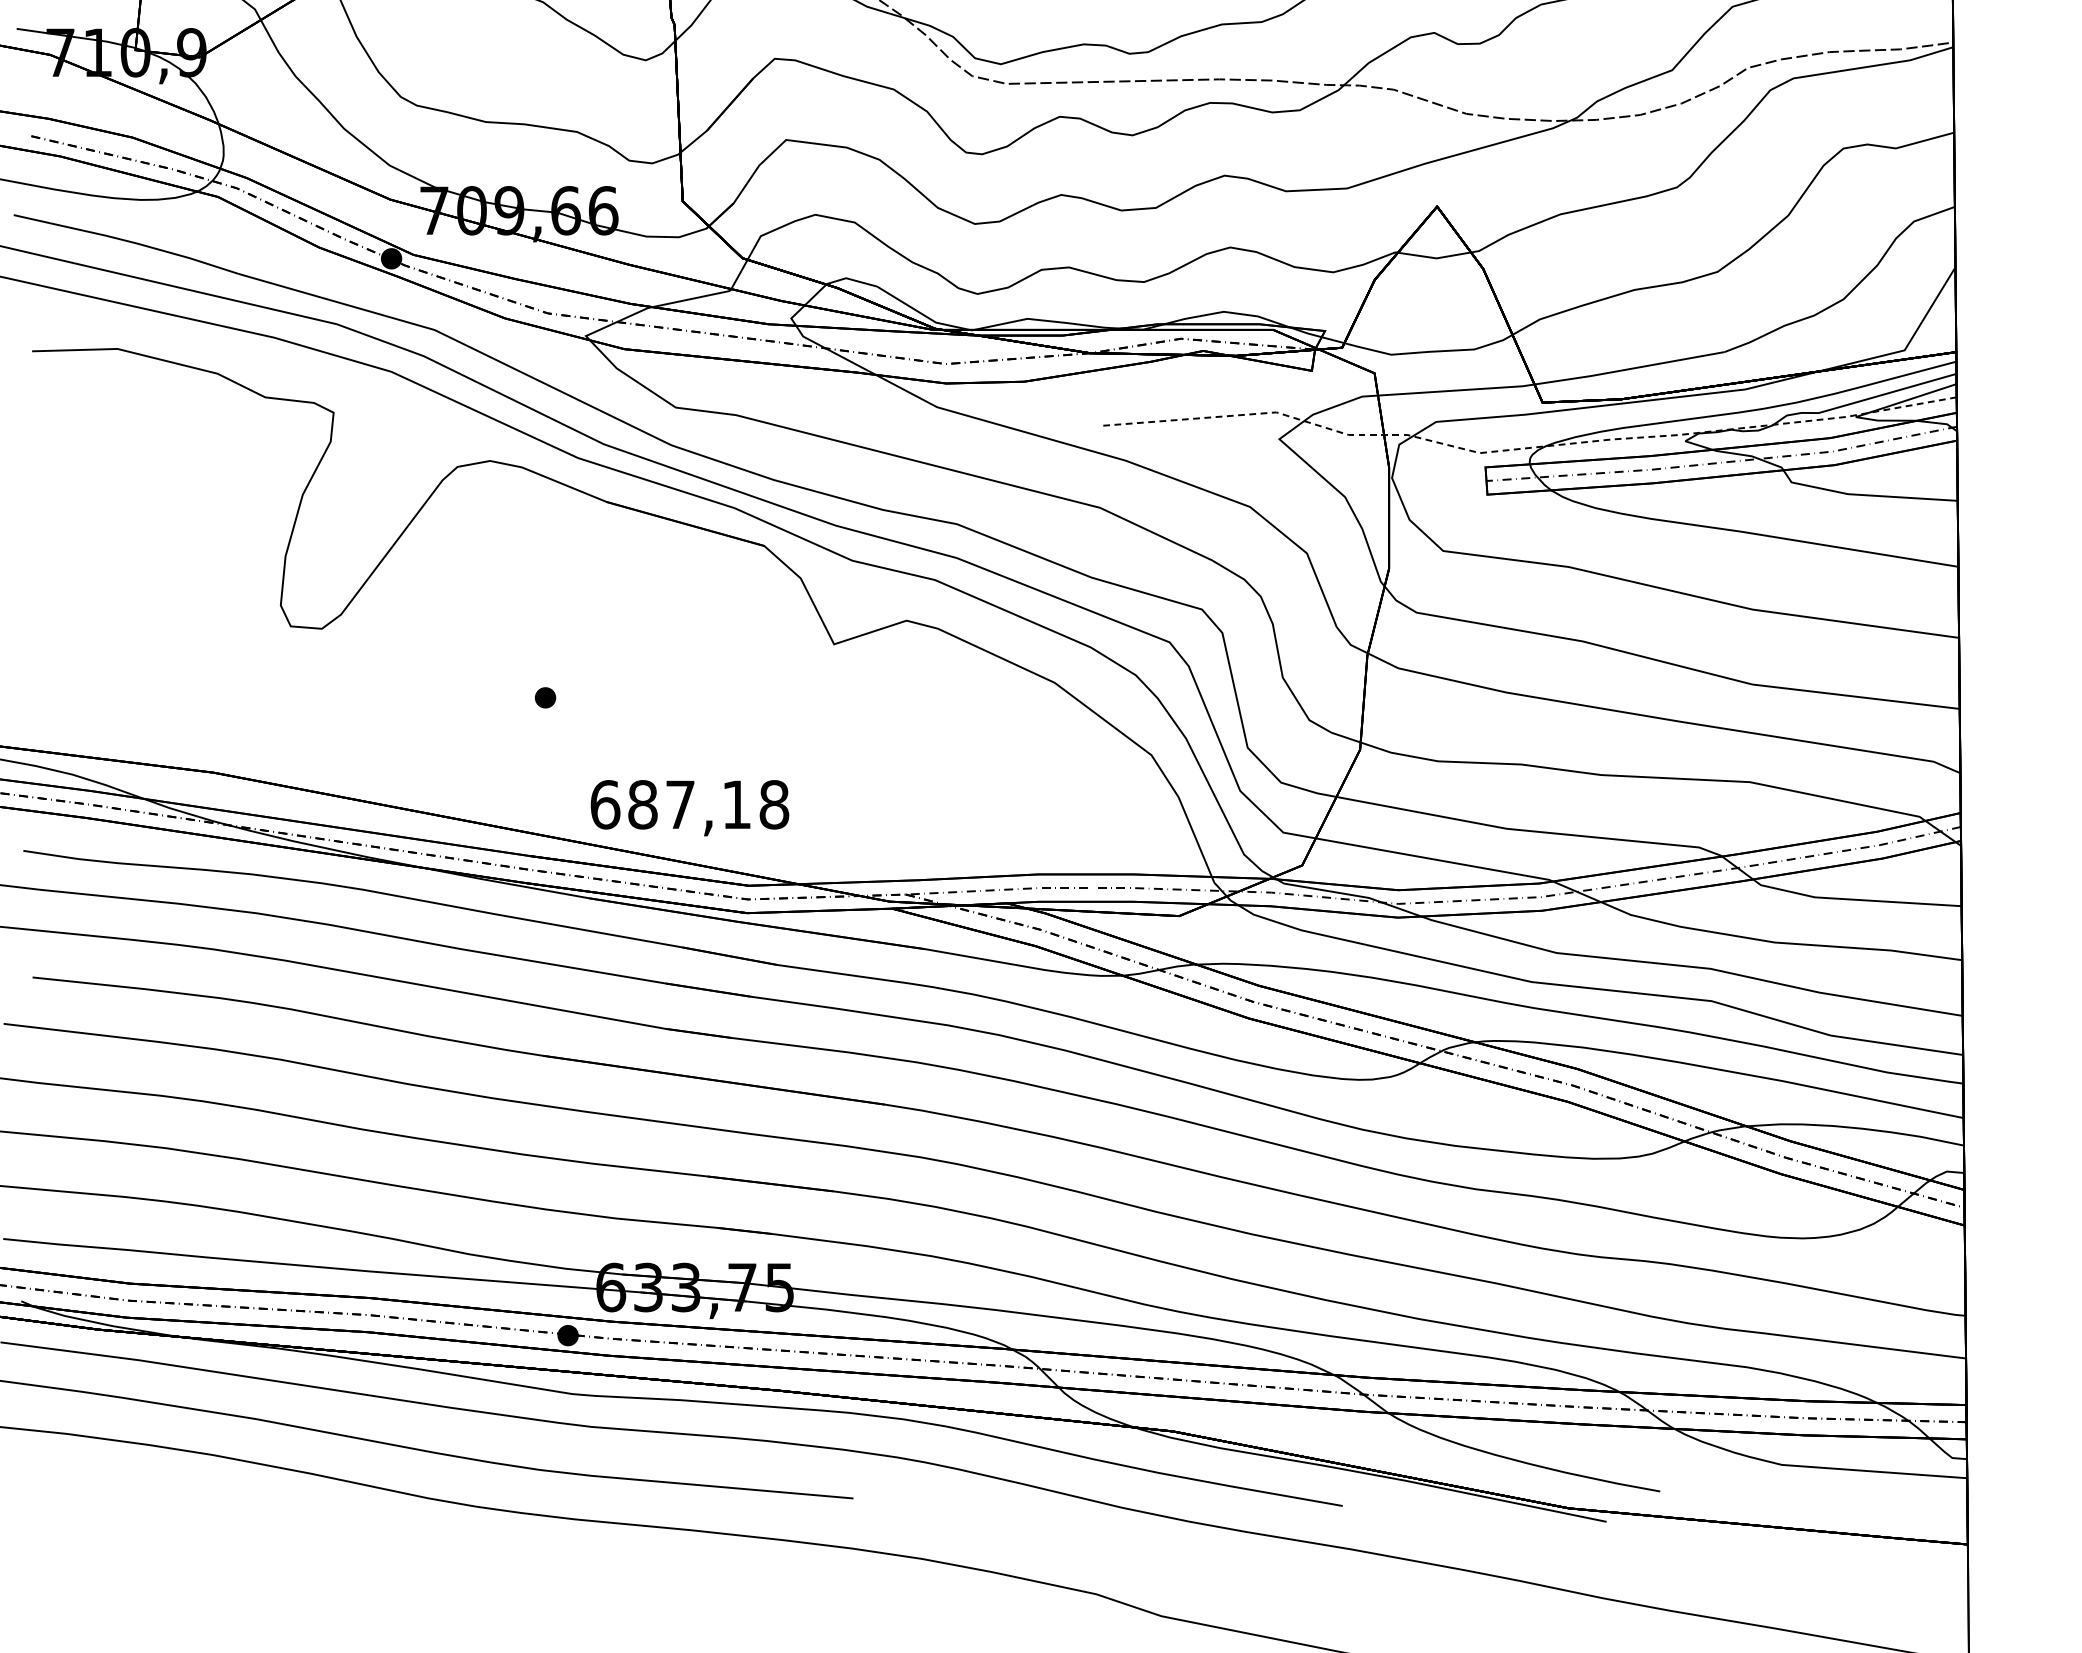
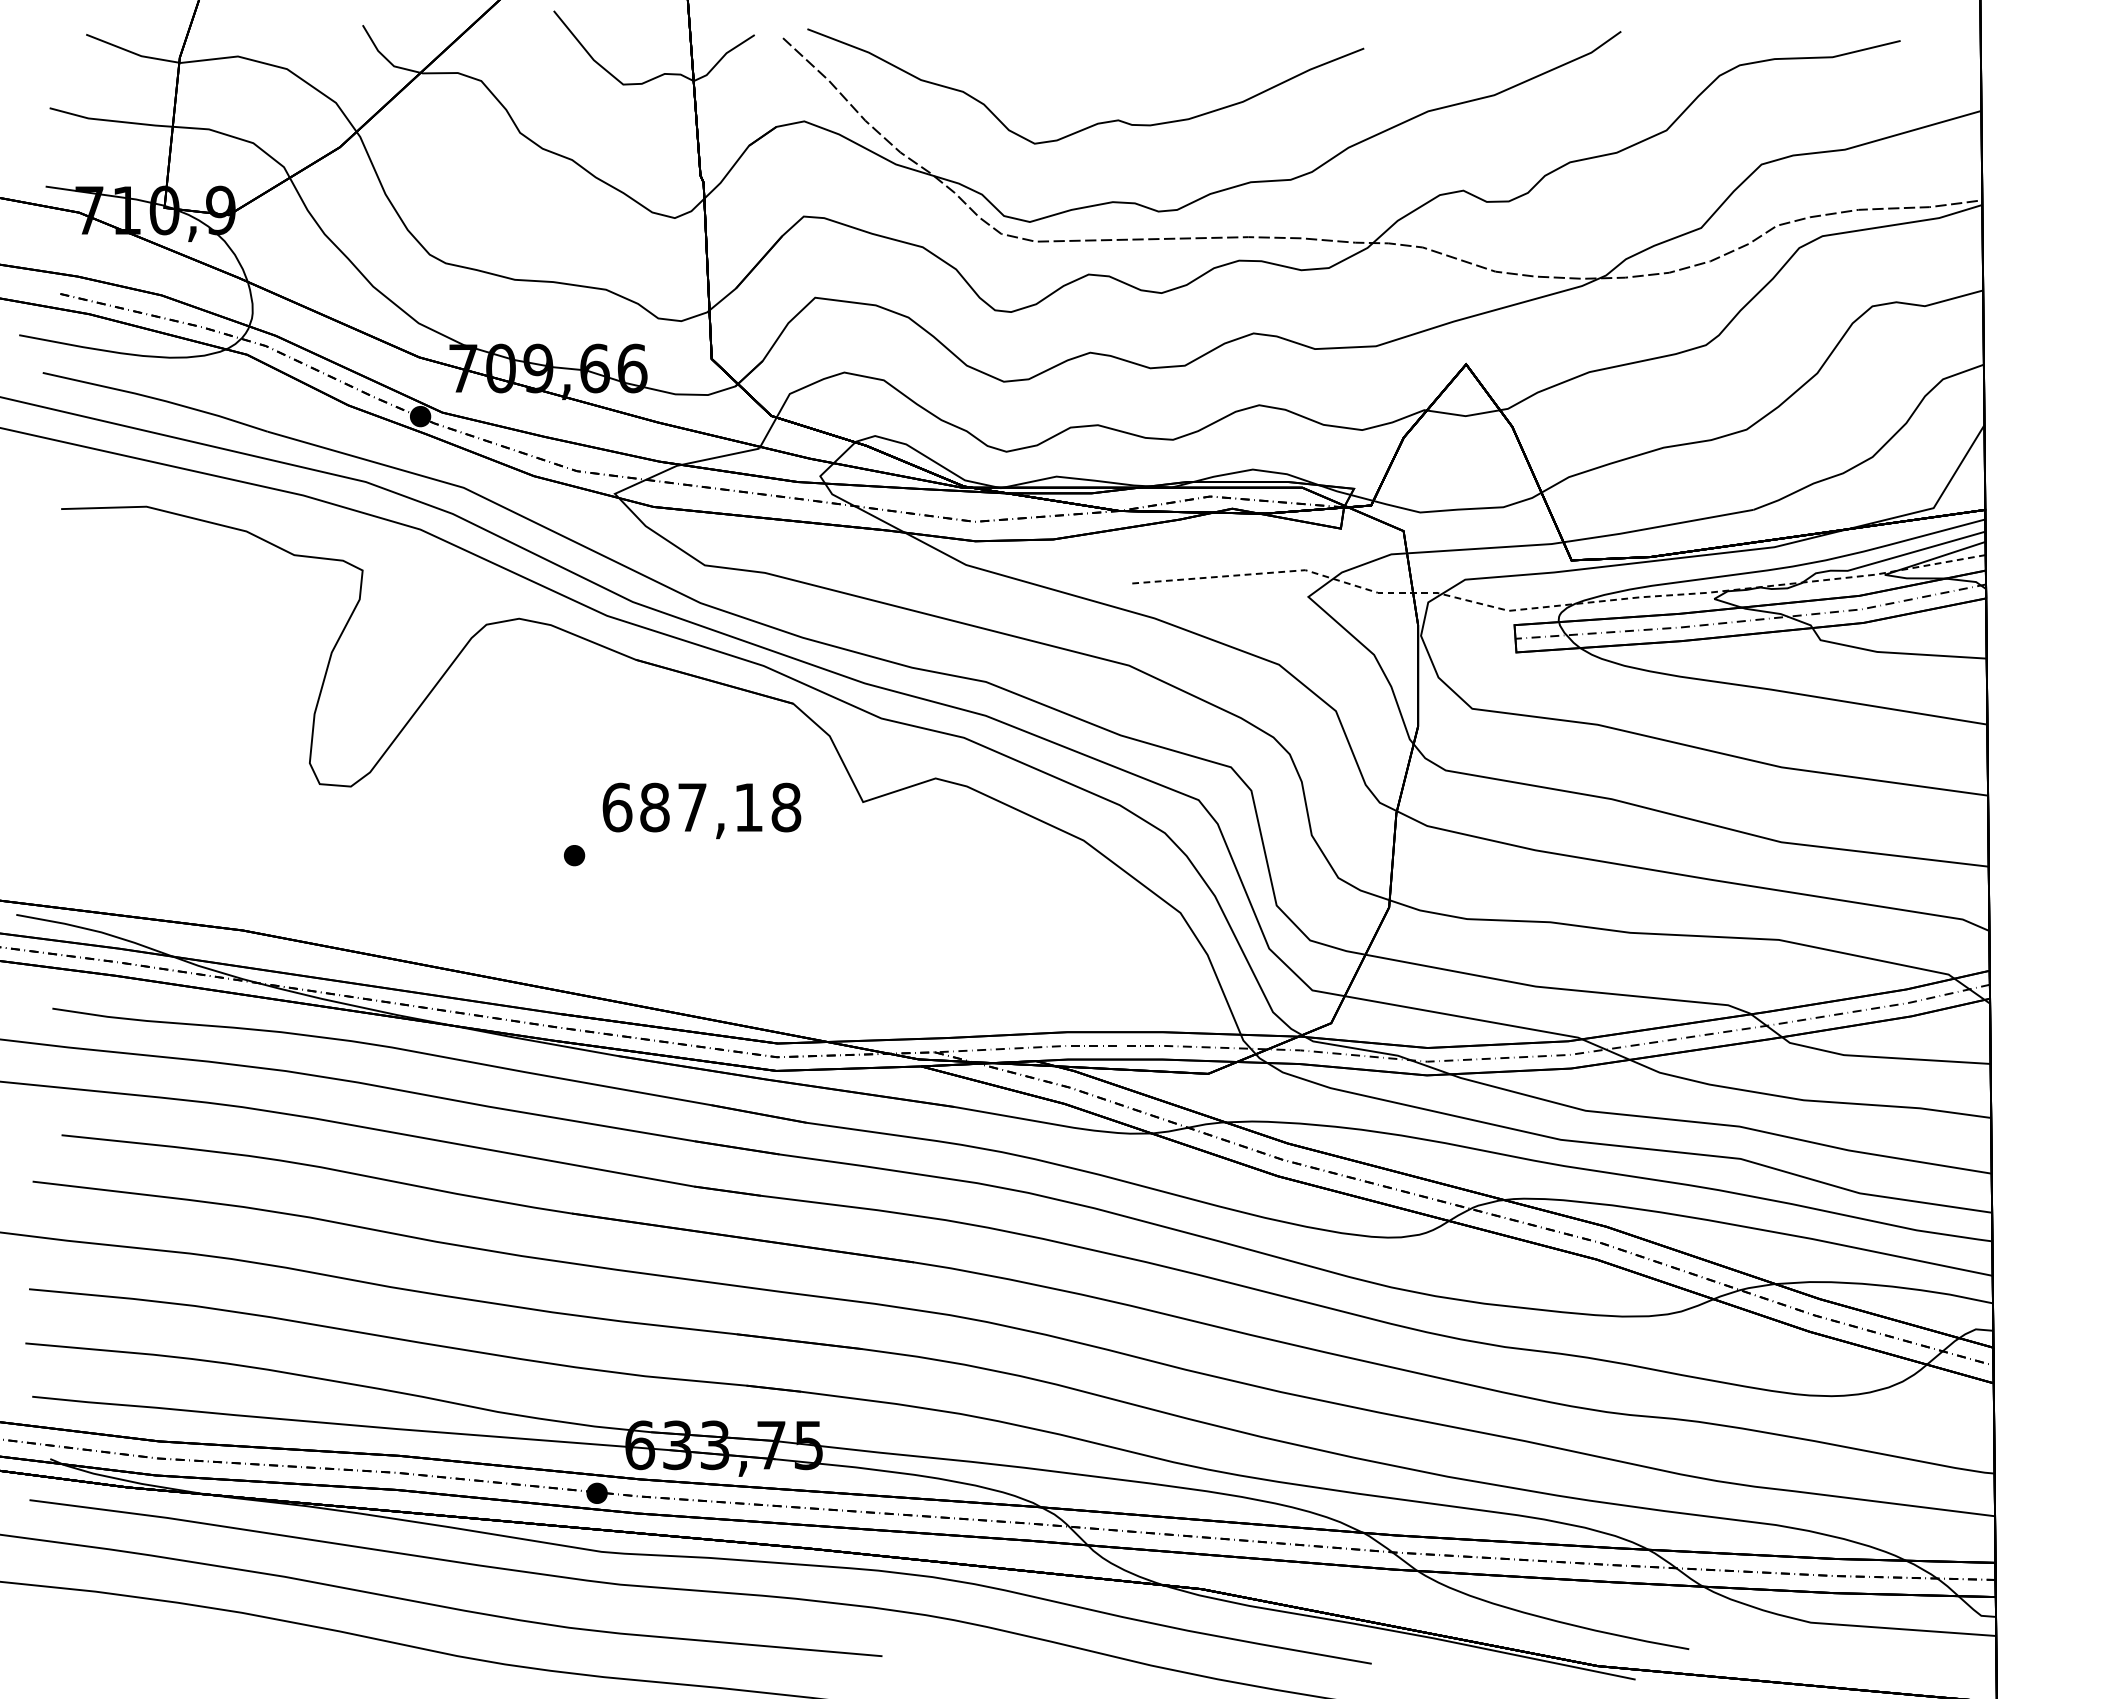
text: (689, 807) -> (701, 810), moved

